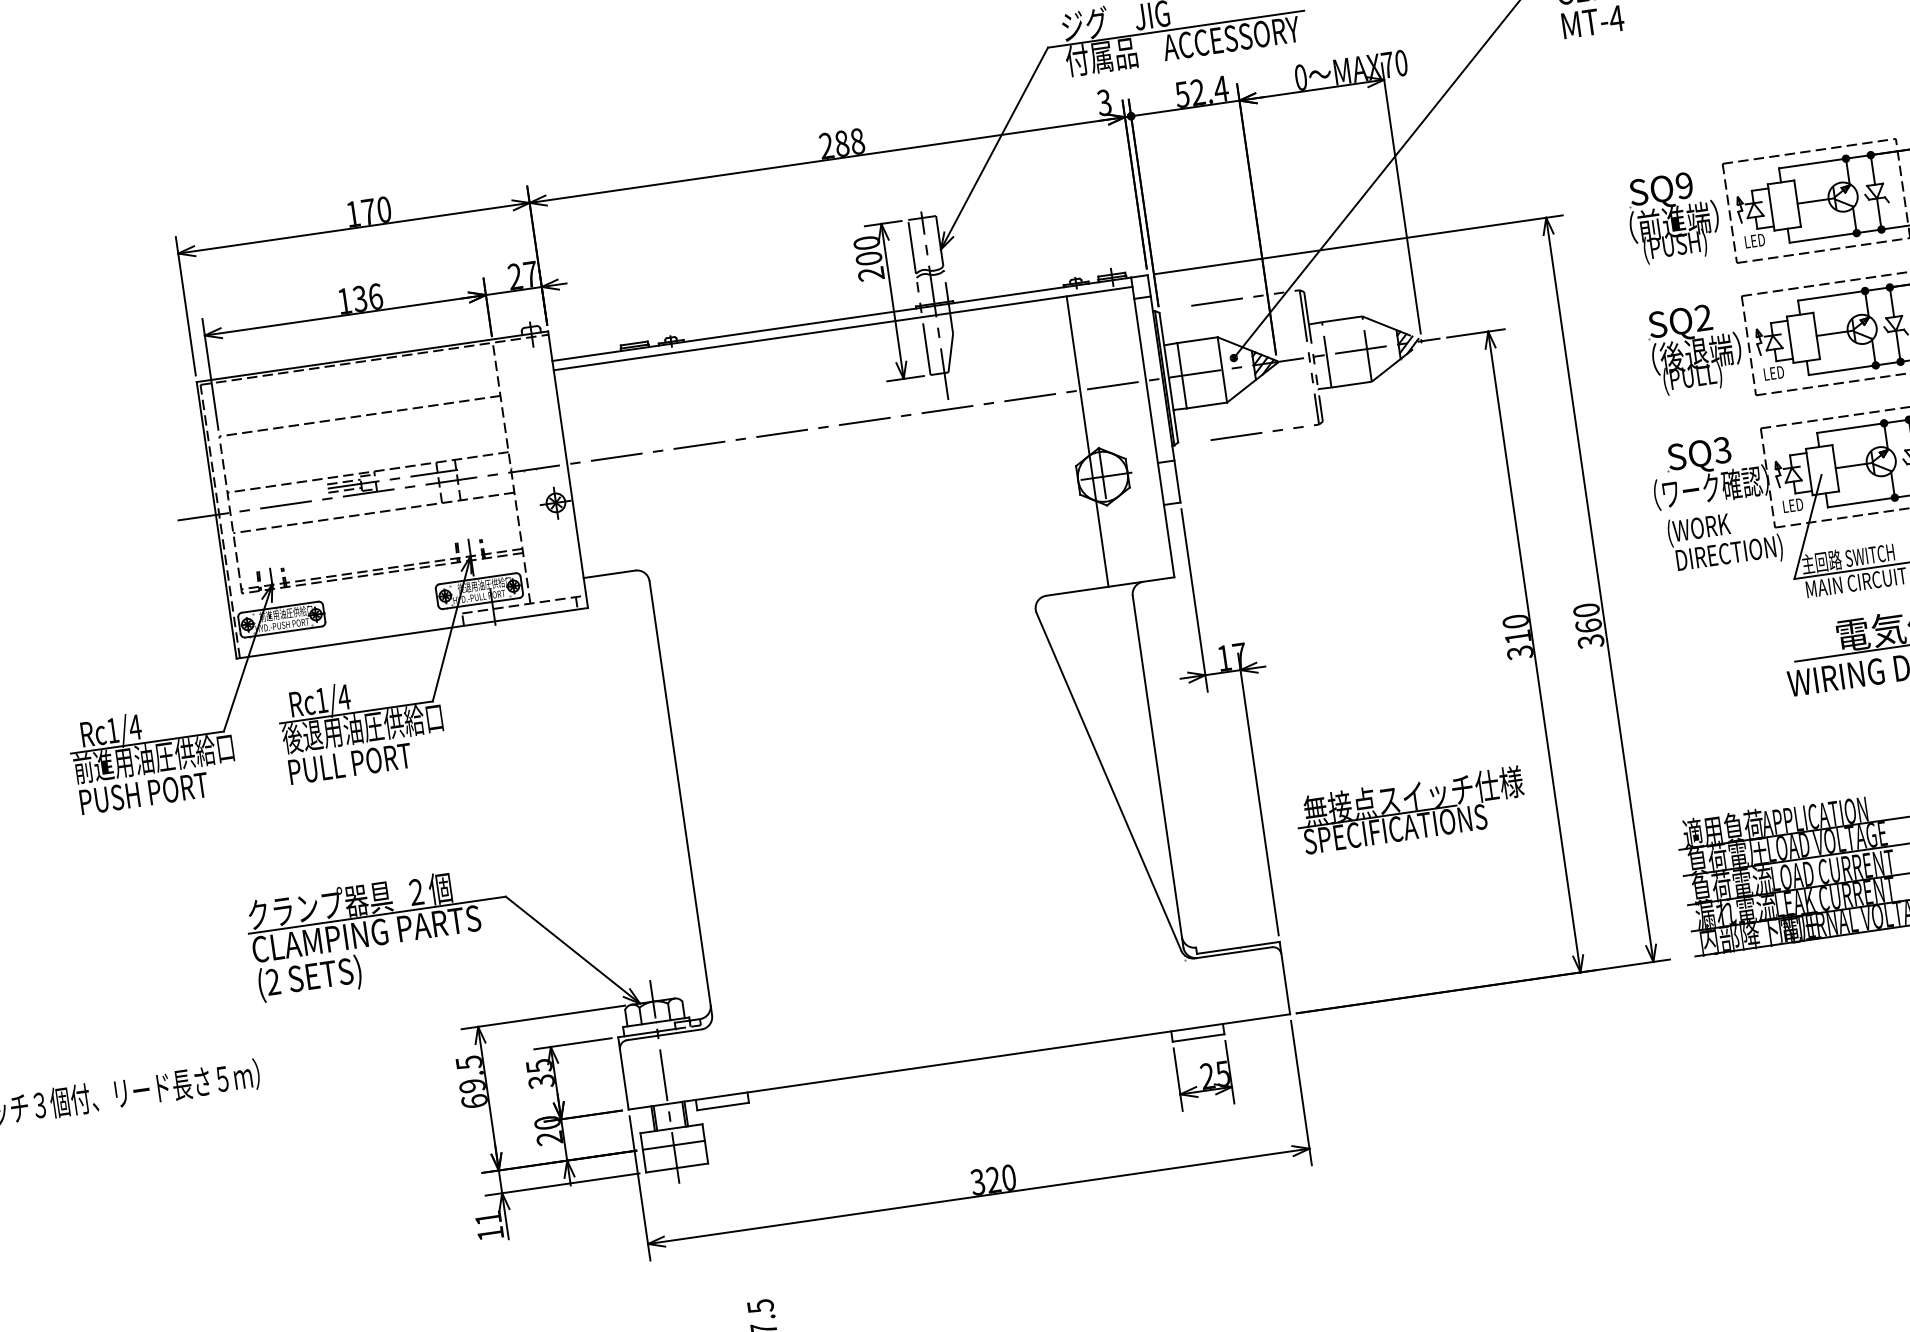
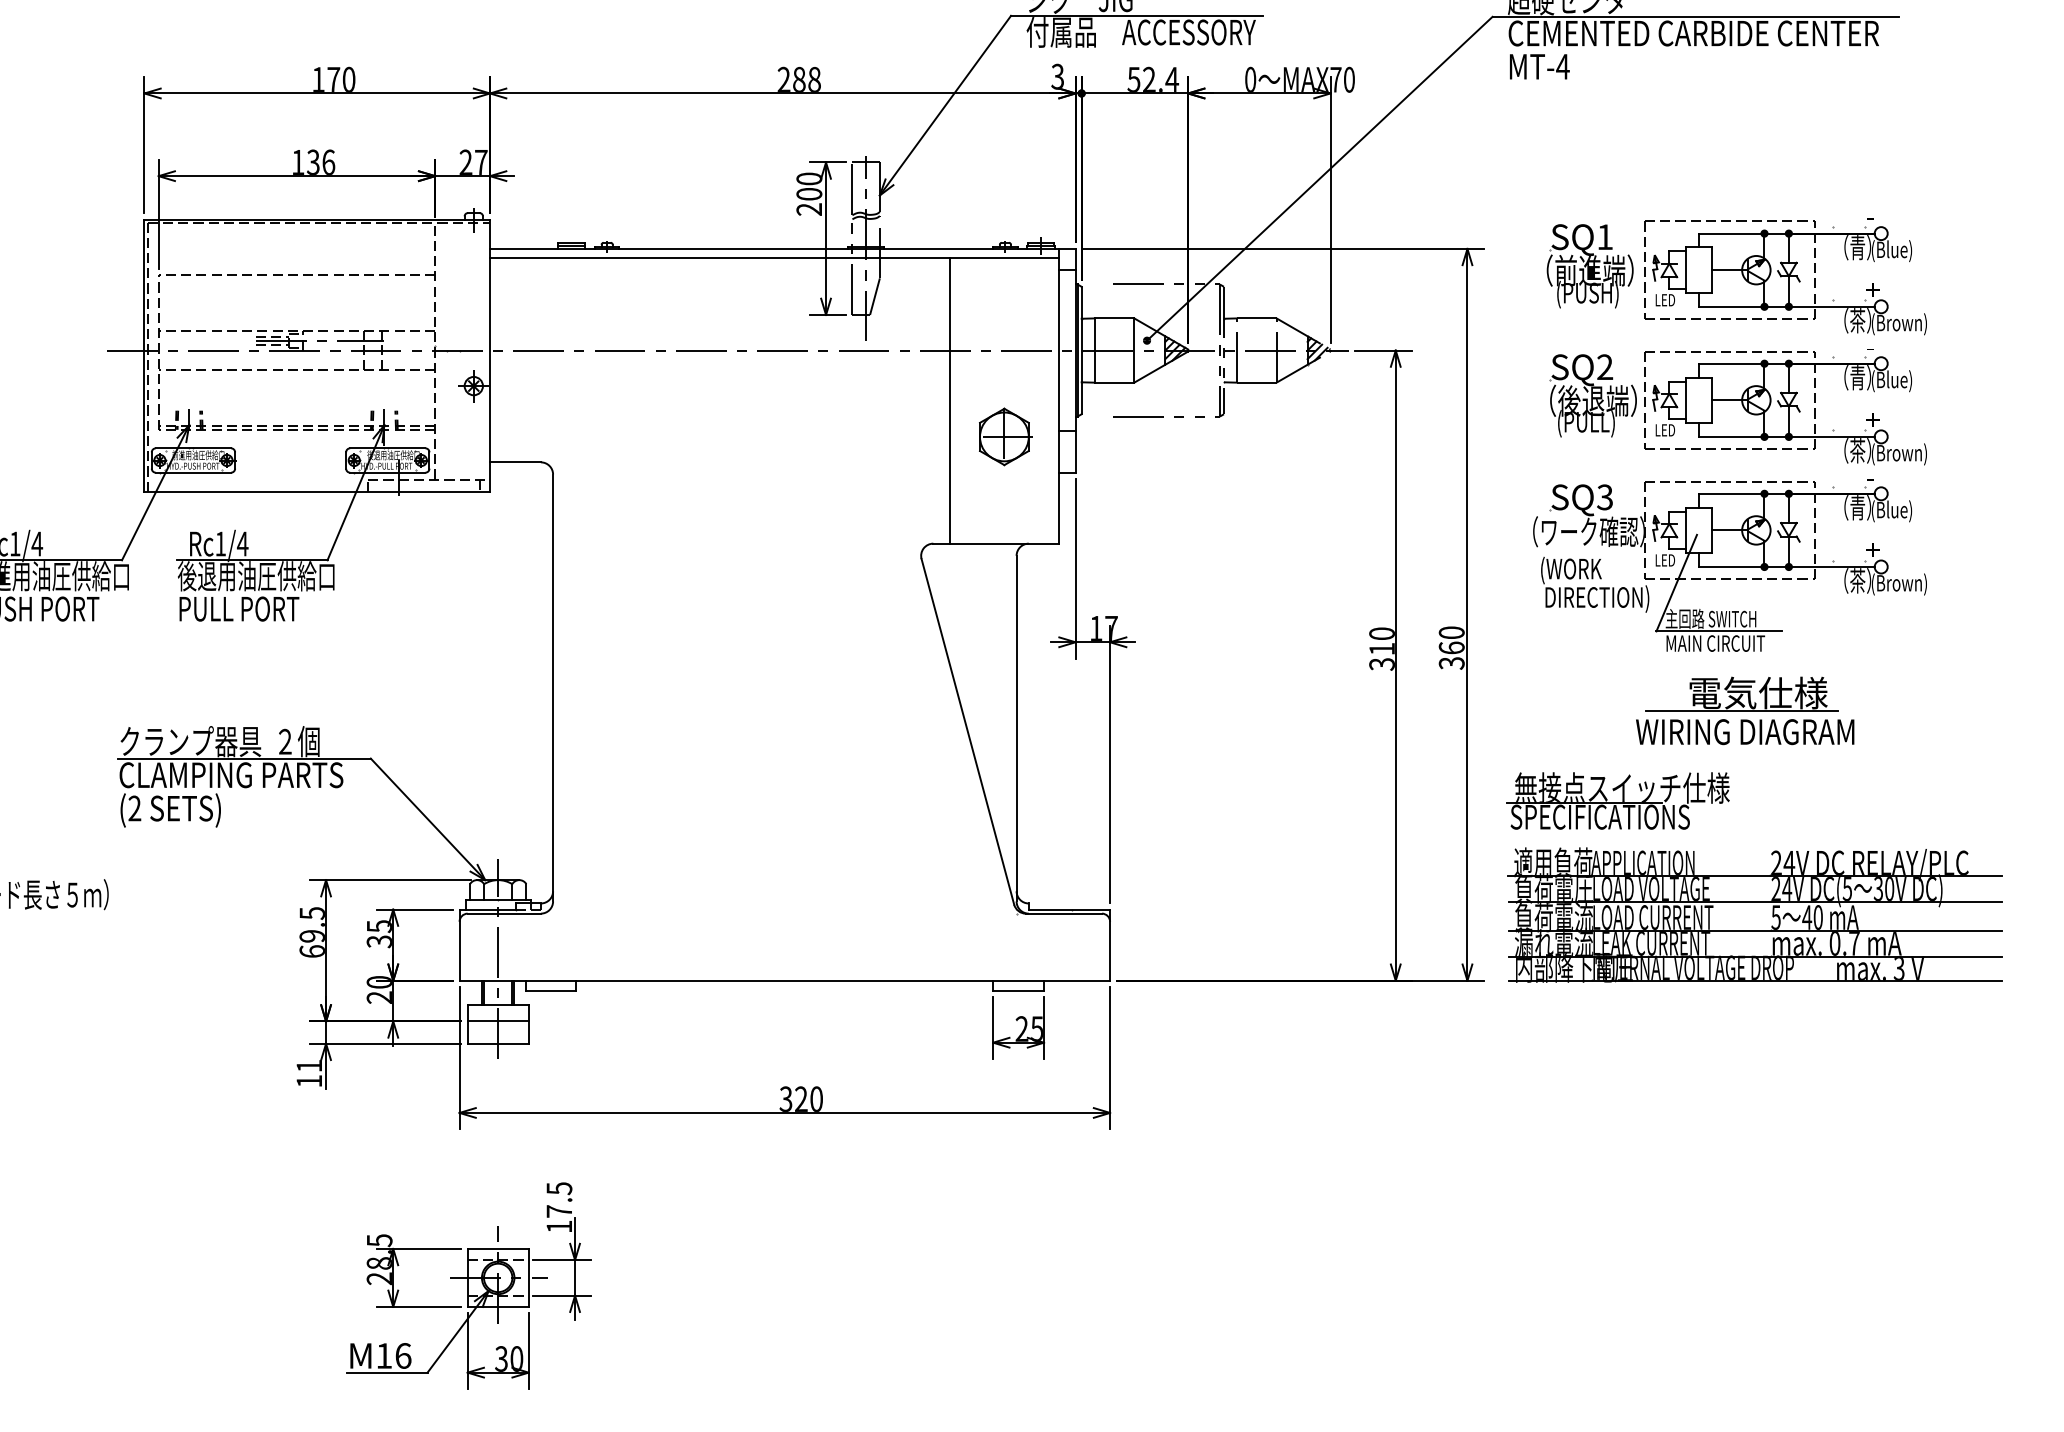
text: (1683, 186) -> (1604, 237), SQ9 -> SQ1
line: (1087, 441) -> (949, 400), moved
part: (1410, 809) -> (1617, 800), moved

